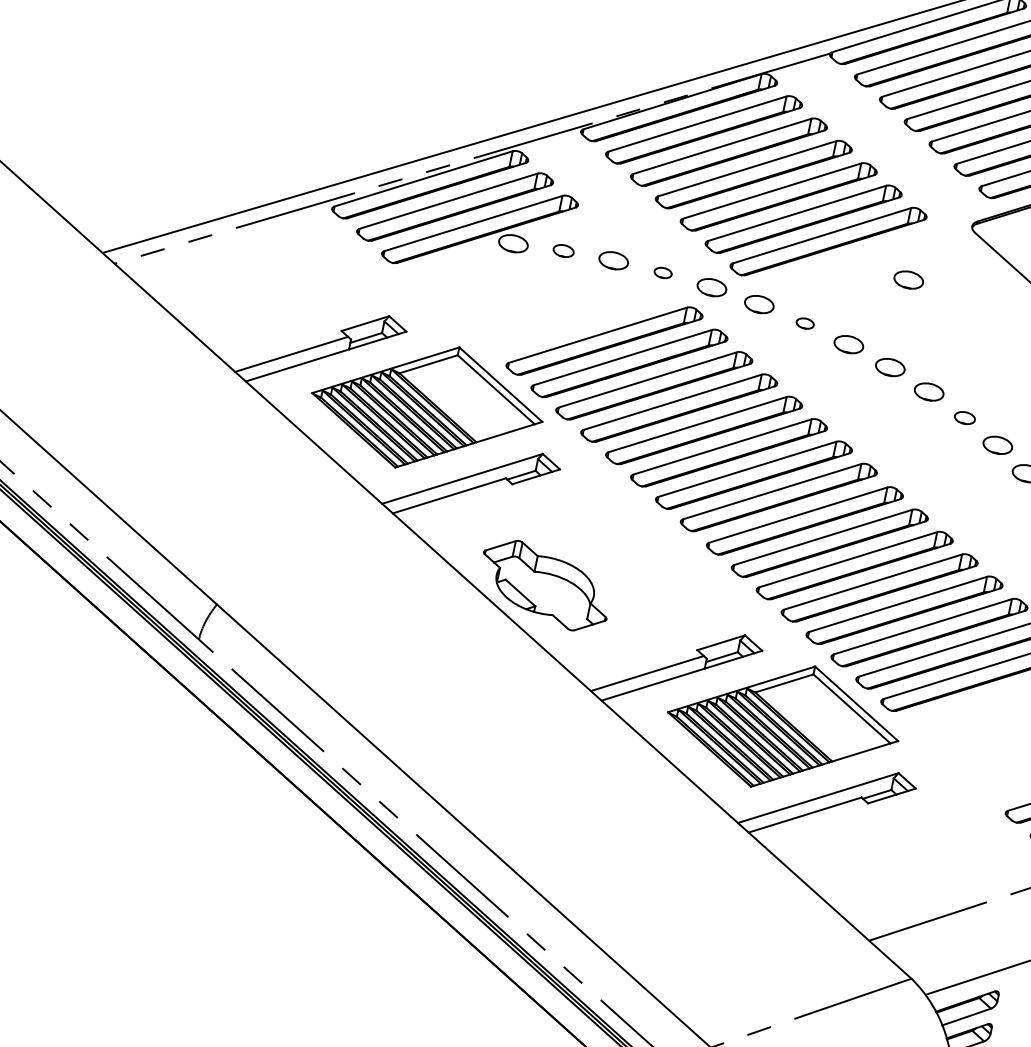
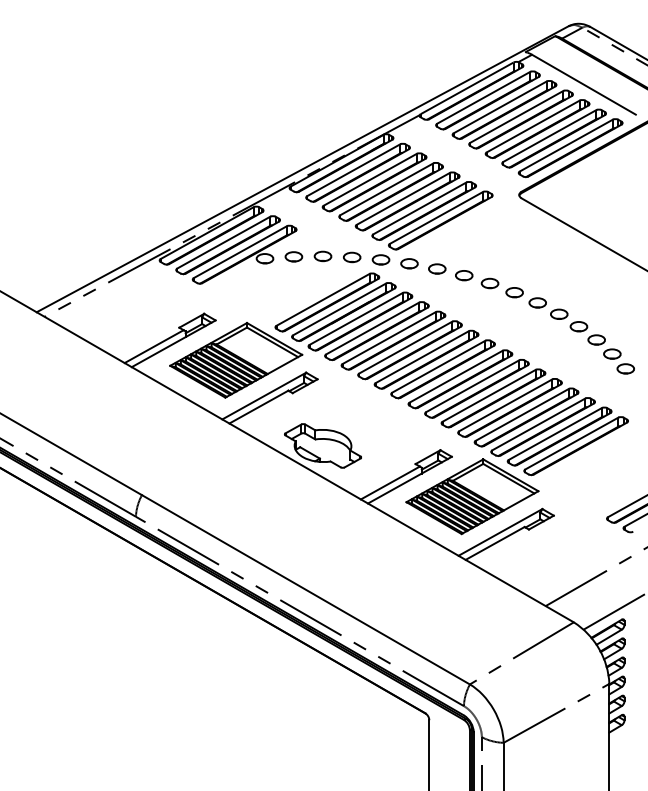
part: (563, 250) -> (293, 256), size x1.43
part: (662, 272) -> (351, 257), size x1.67
part: (907, 279) -> (489, 232), removed
part: (805, 322) -> (437, 268), size x1.67
part: (964, 417) -> (537, 302), size x1.43

